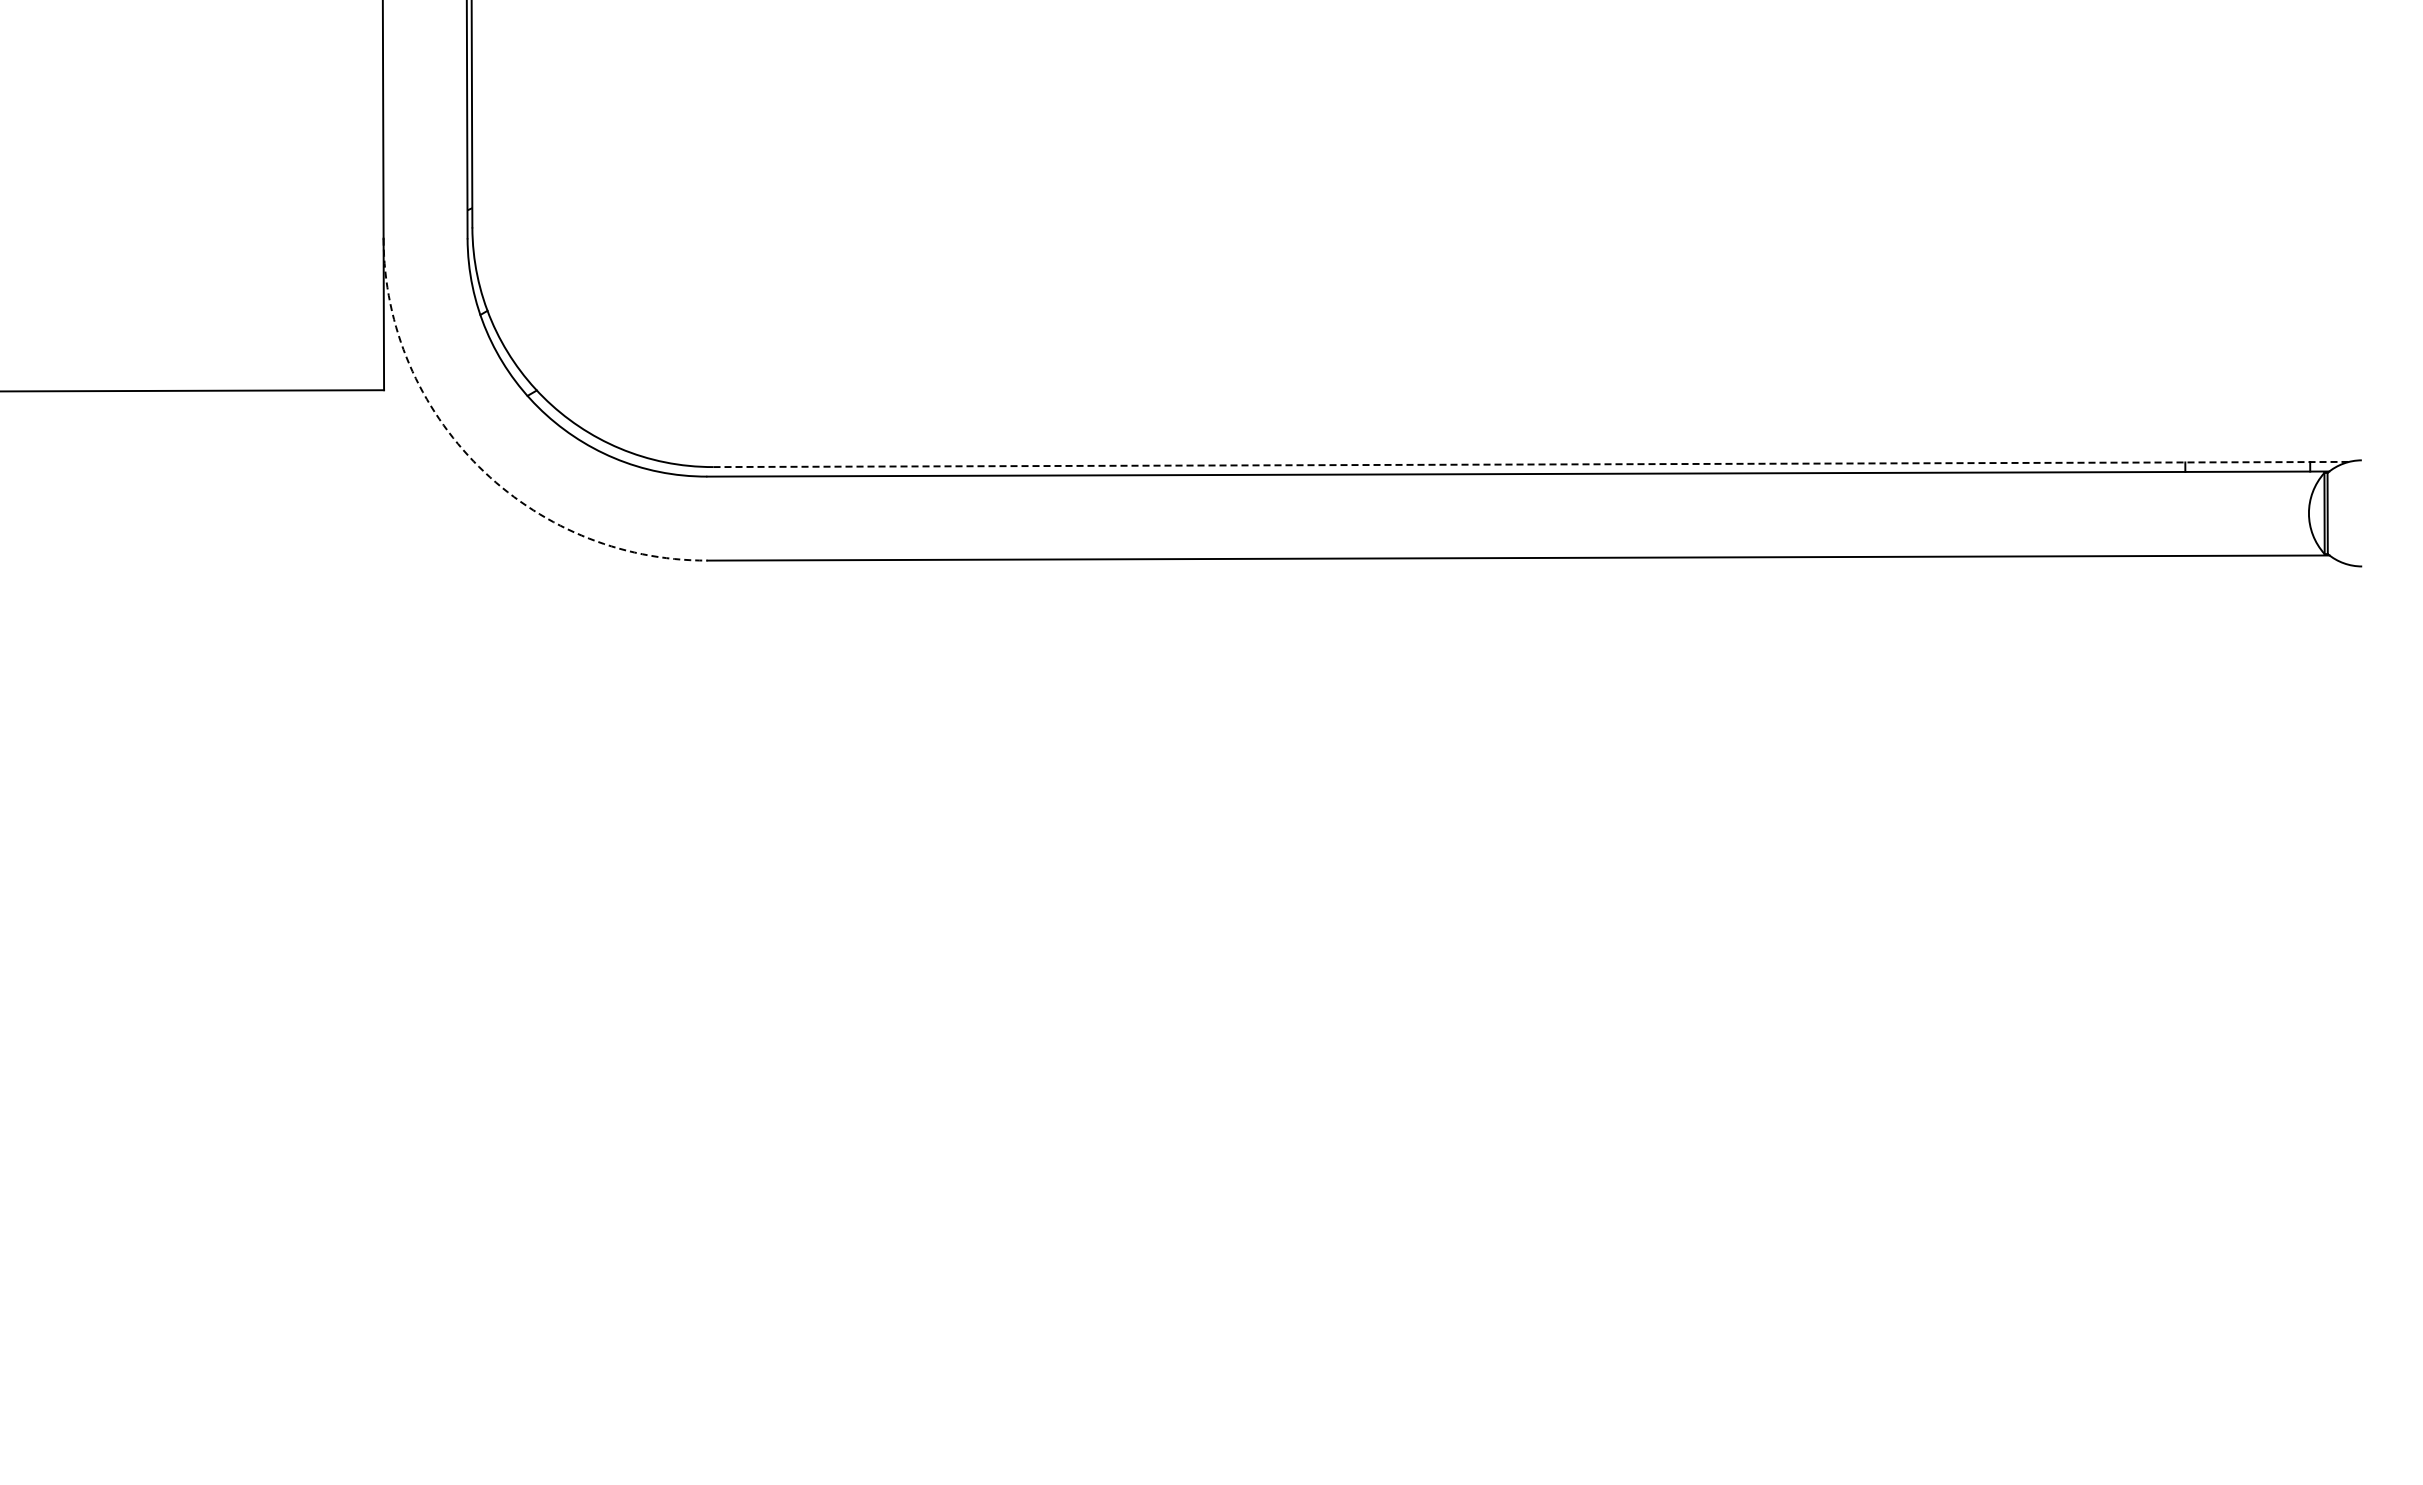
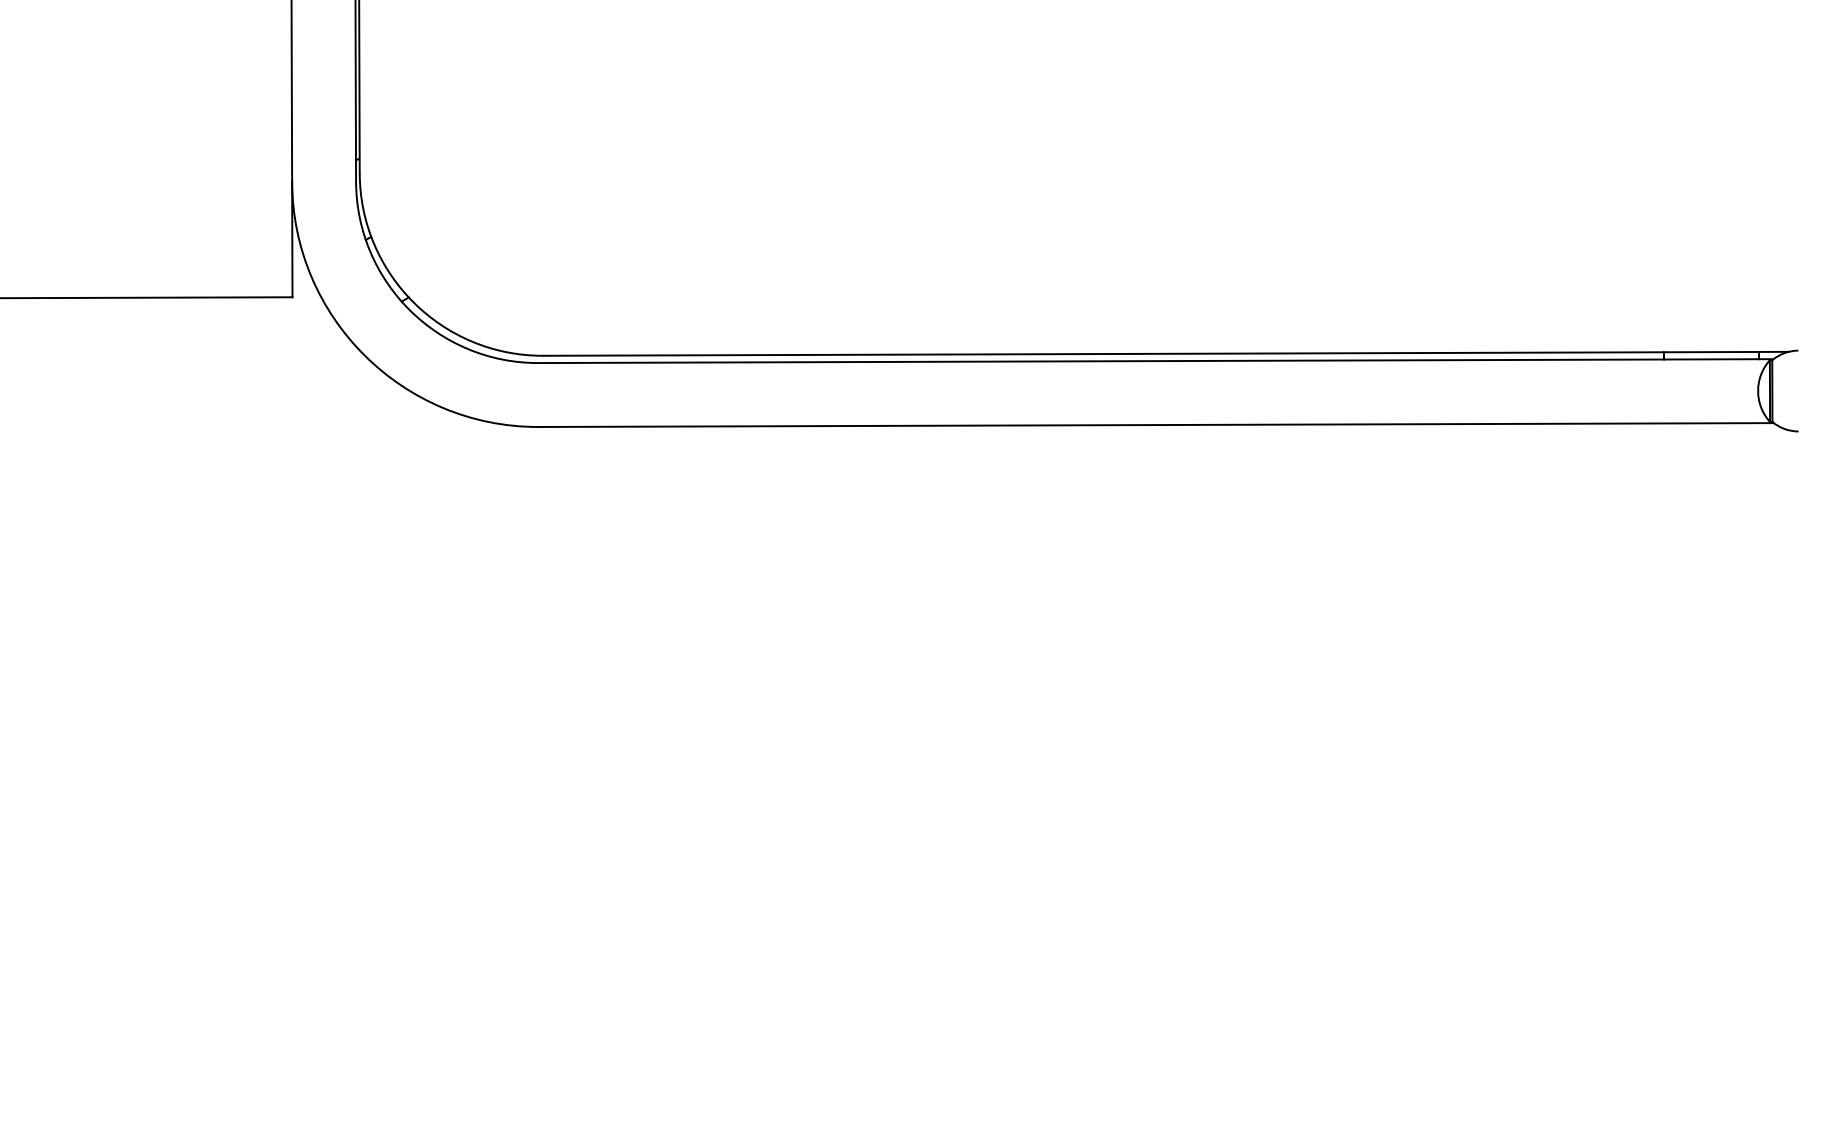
line: (1531, 464) -> (1166, 353), dashed -> solid
arc: (478, 466) -> (364, 355), dashed -> solid

